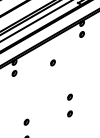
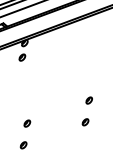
part: (52, 62) -> (74, 51), removed

